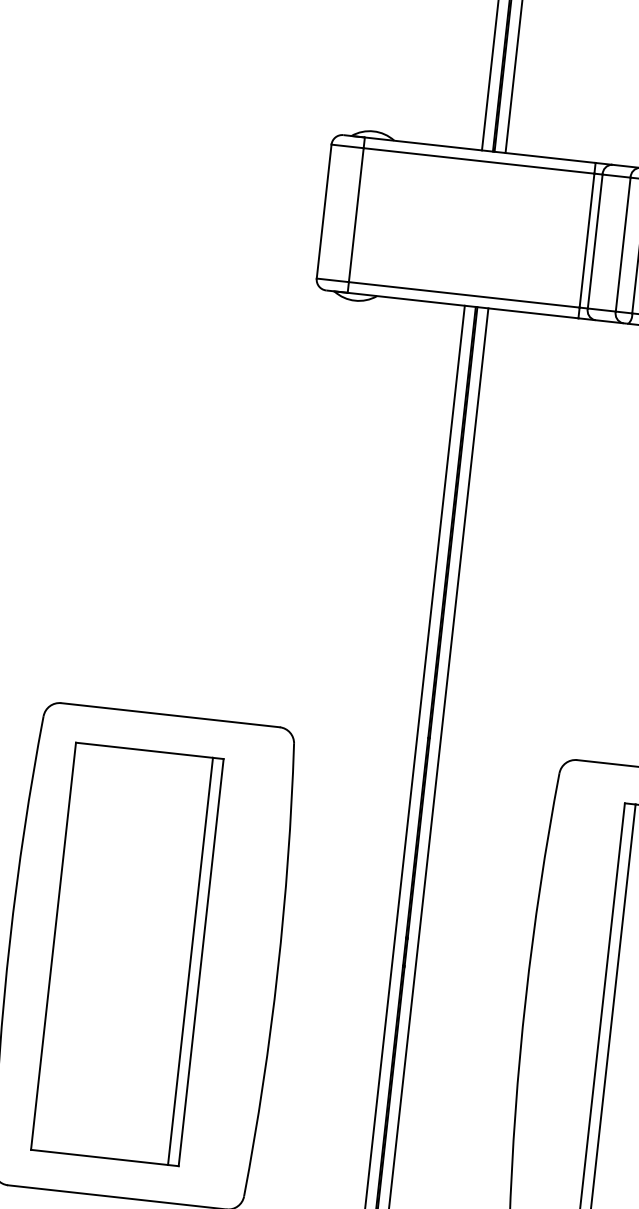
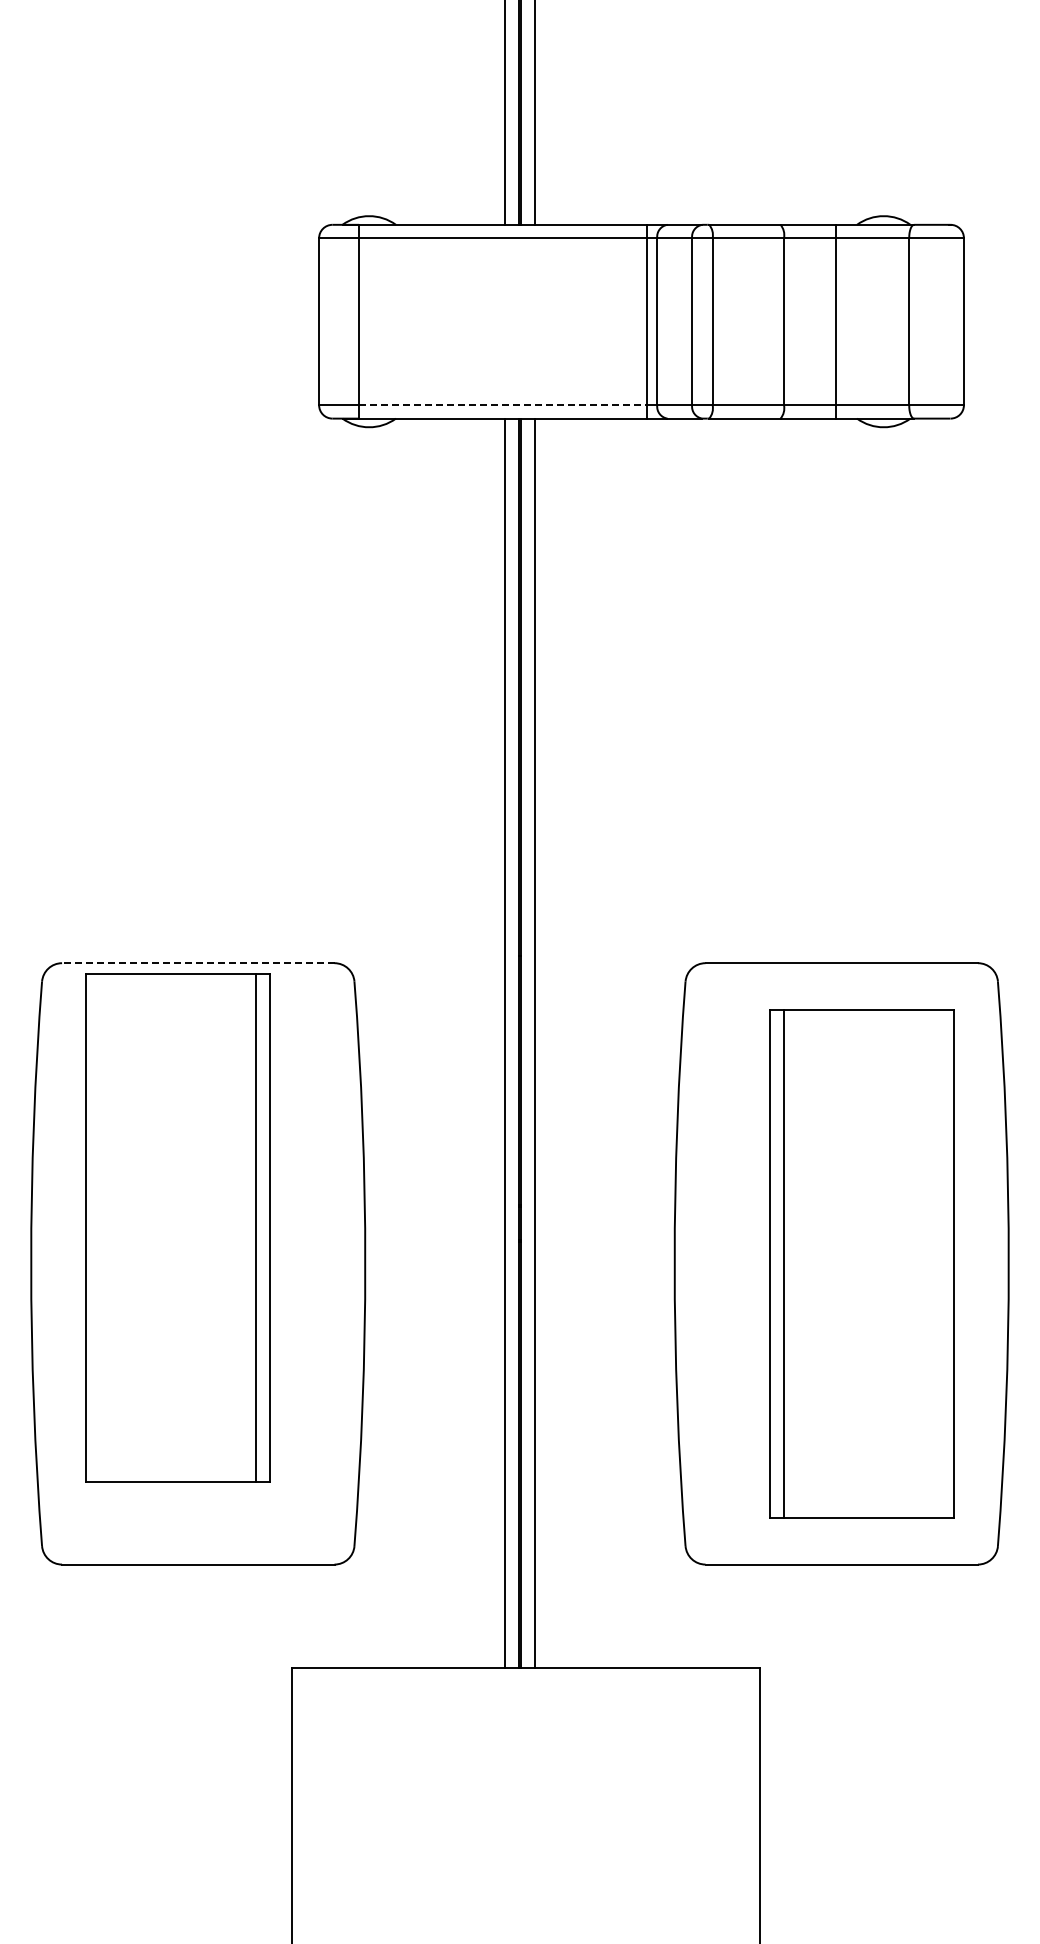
line: (464, 295) -> (503, 405), solid -> dashed
line: (169, 715) -> (197, 963), solid -> dashed
part: (127, 954) -> (177, 1227), moved

